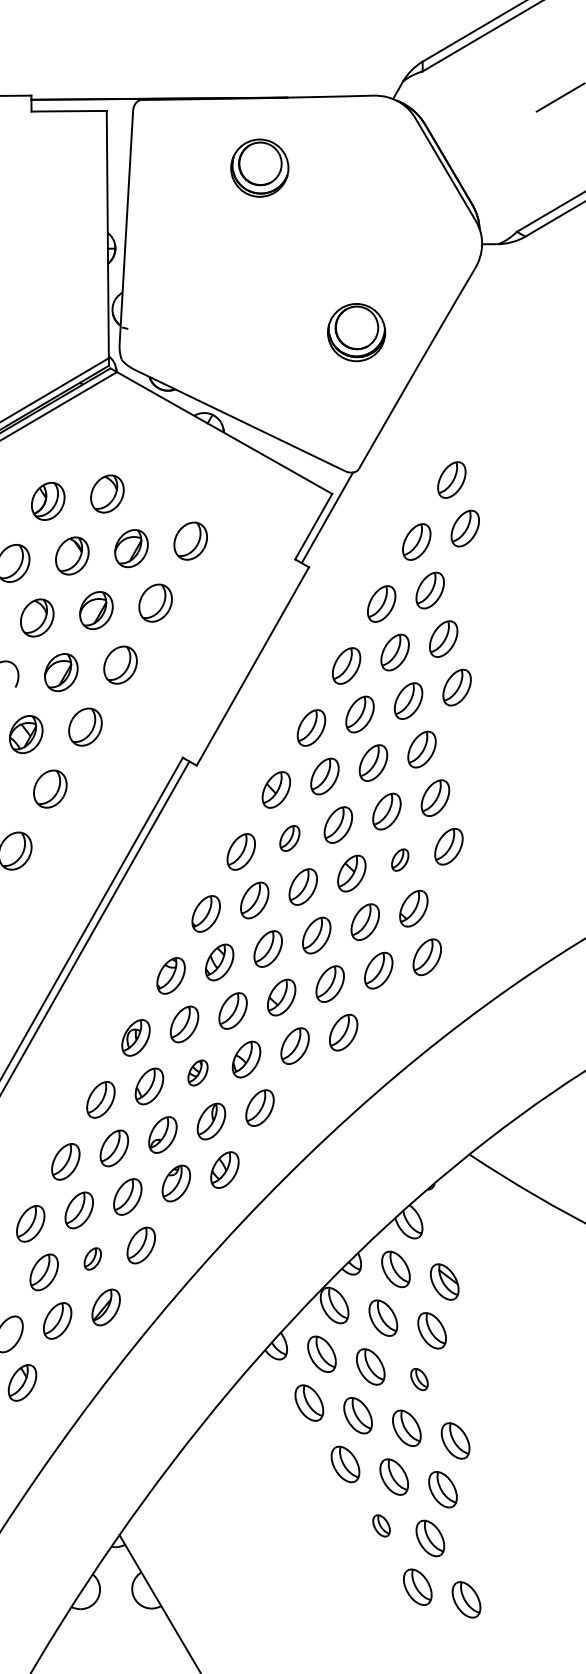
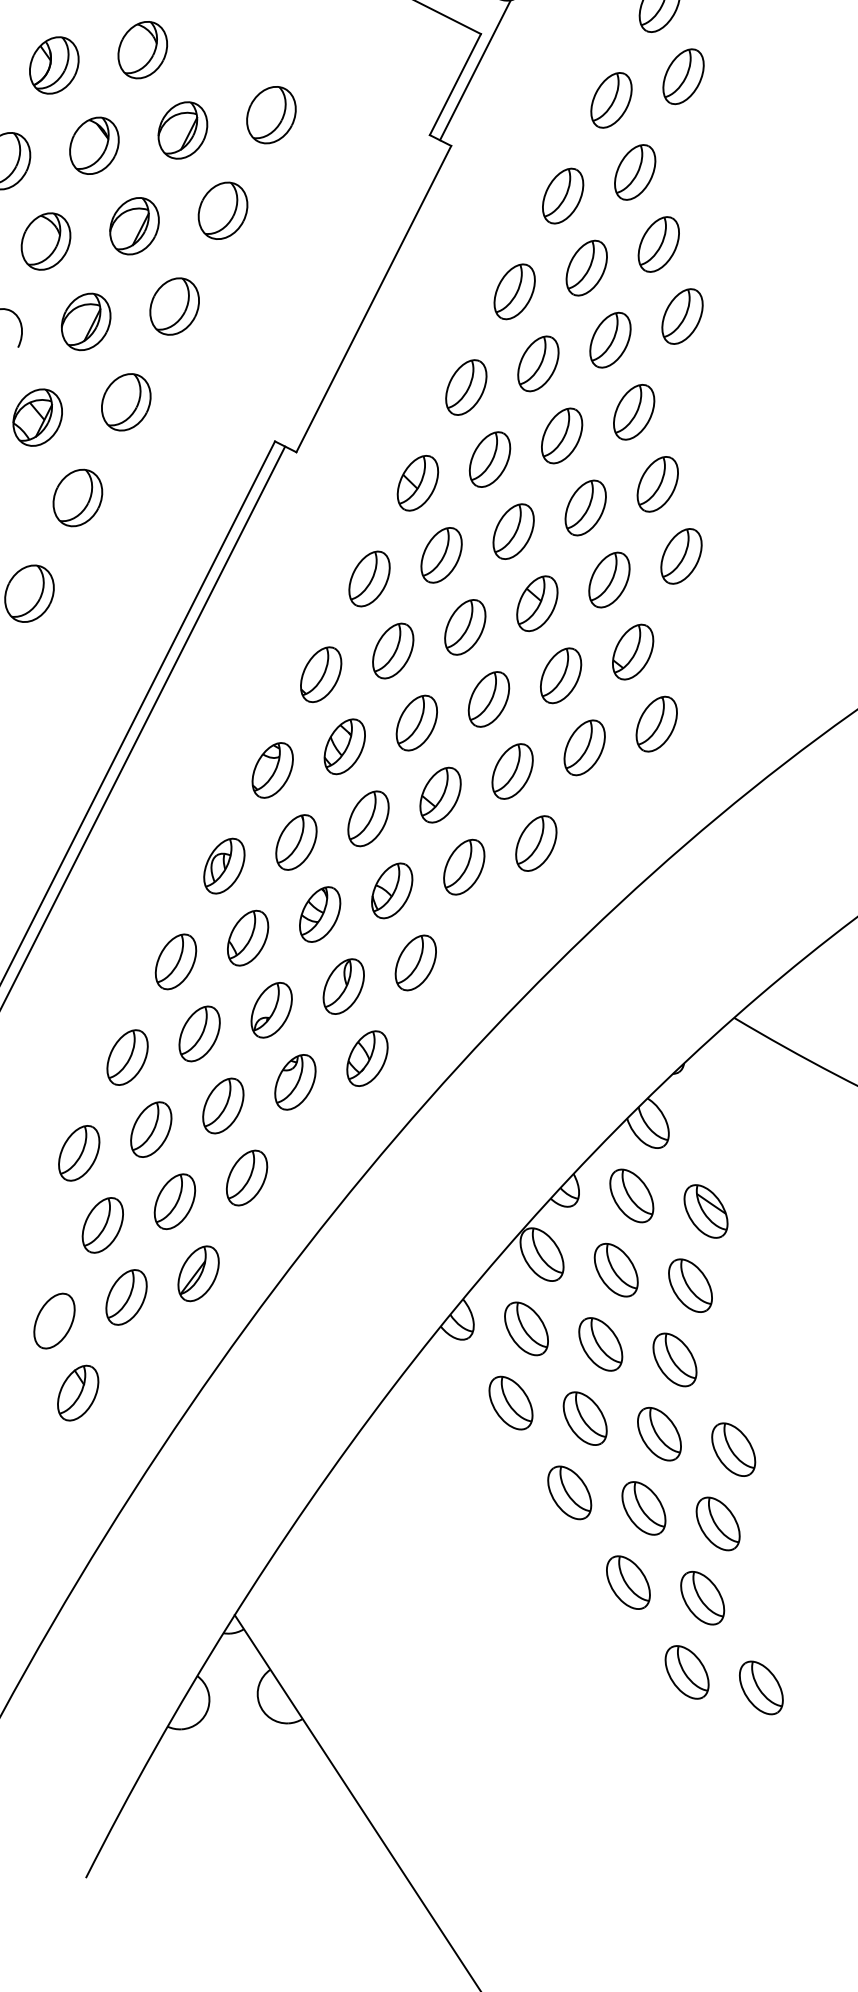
part: (289, 838) -> (441, 555), size x1.43
part: (399, 859) -> (608, 579), size x1.67
part: (197, 1072) -> (319, 913), size x1.43
part: (92, 1258) -> (174, 1201), size x1.67
part: (419, 1379) -> (675, 1359), size x1.67
part: (381, 1525) -> (628, 1582), size x1.67

